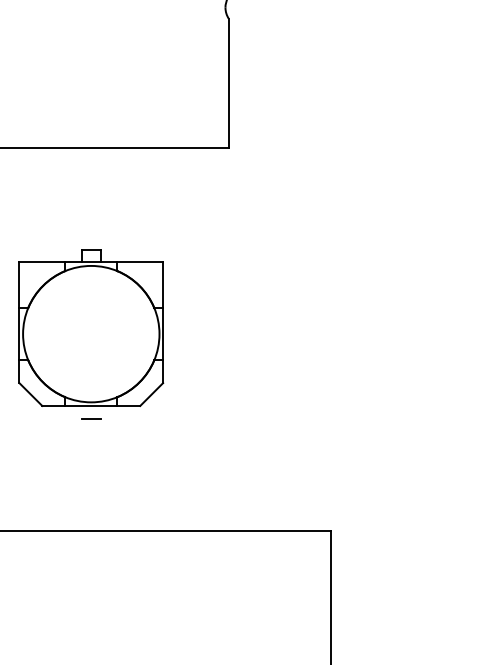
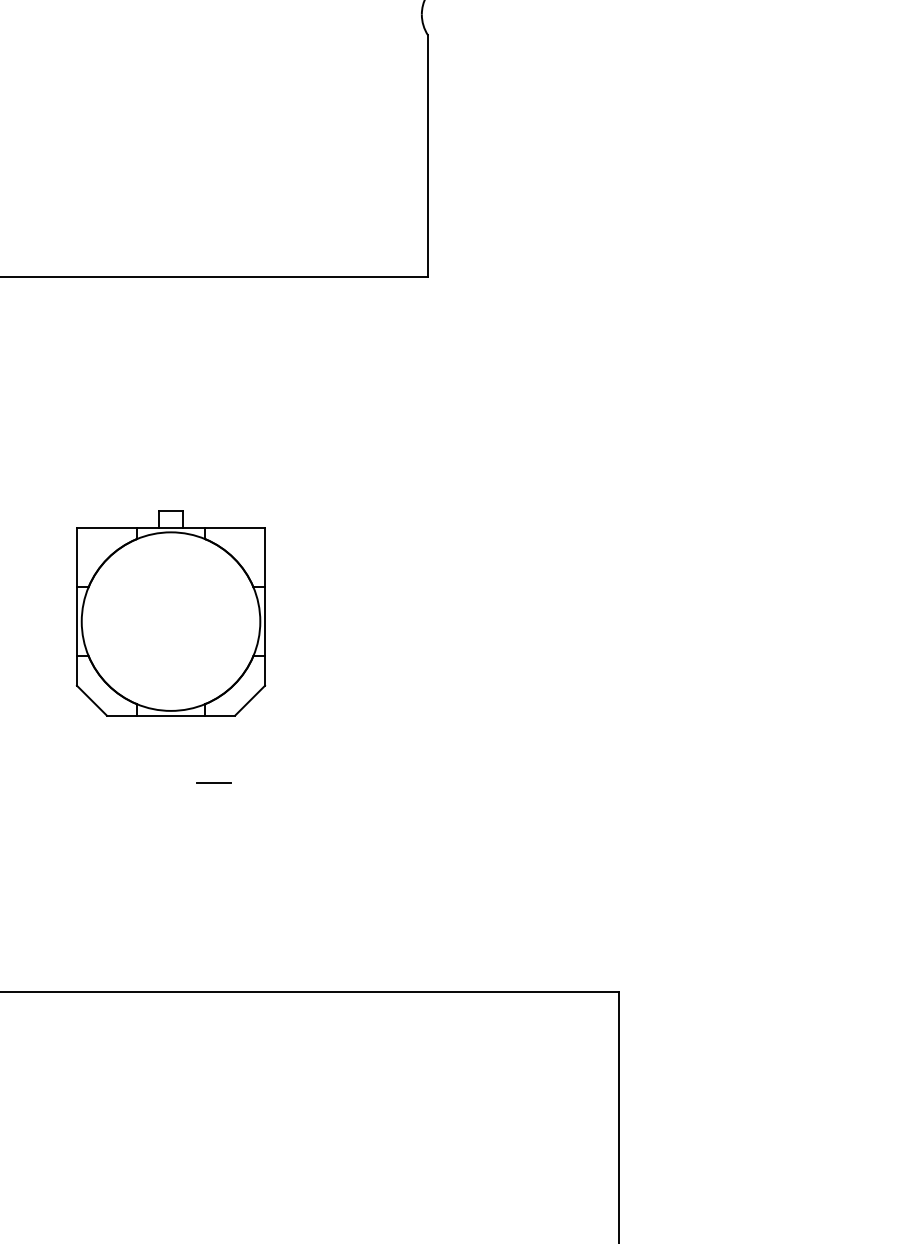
part: (91, 327) -> (171, 612), size x0.7
line: (91, 418) -> (214, 782), moved

